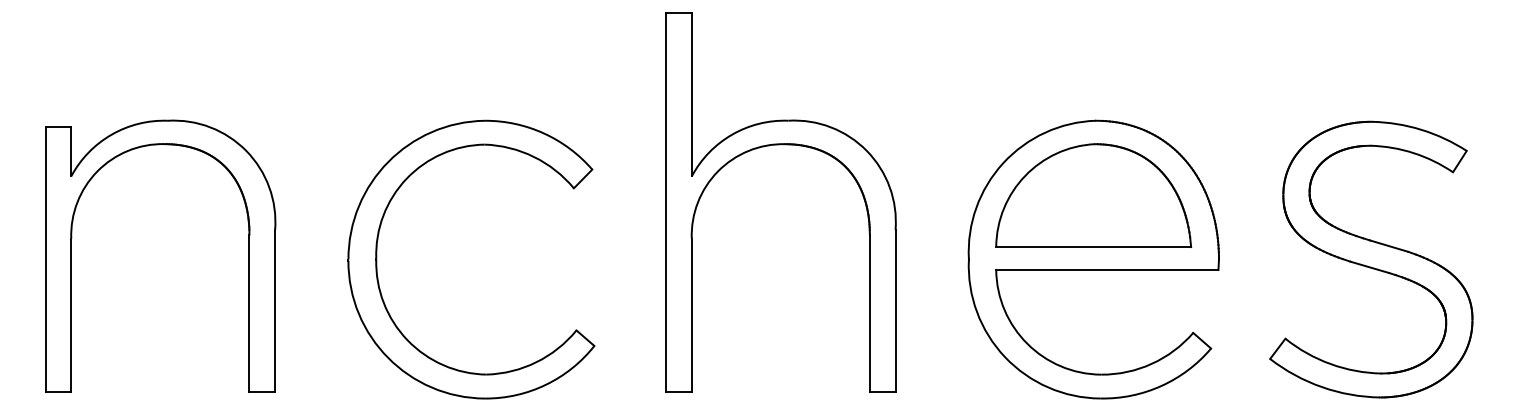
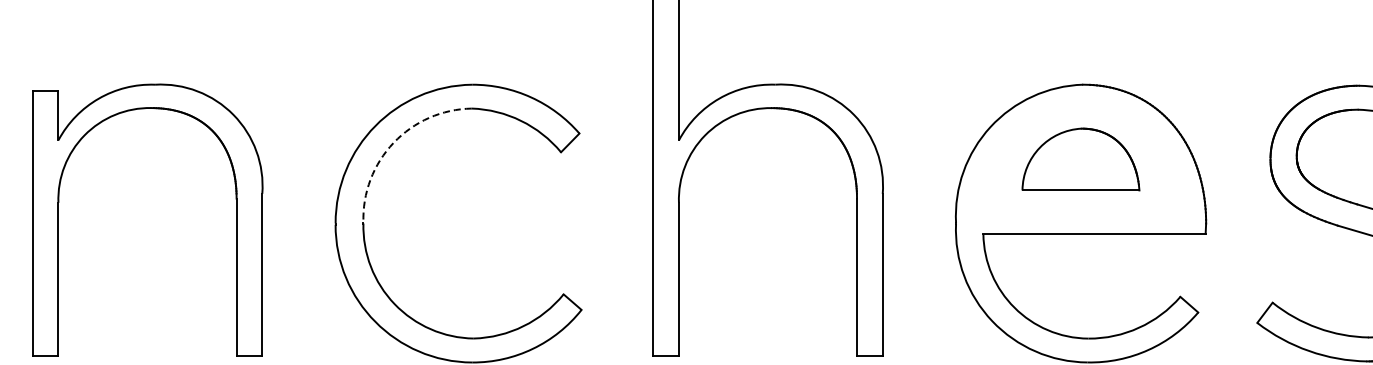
arc: (406, 178) -> (393, 142), solid -> dashed
part: (1093, 195) -> (1080, 159), size x0.6

